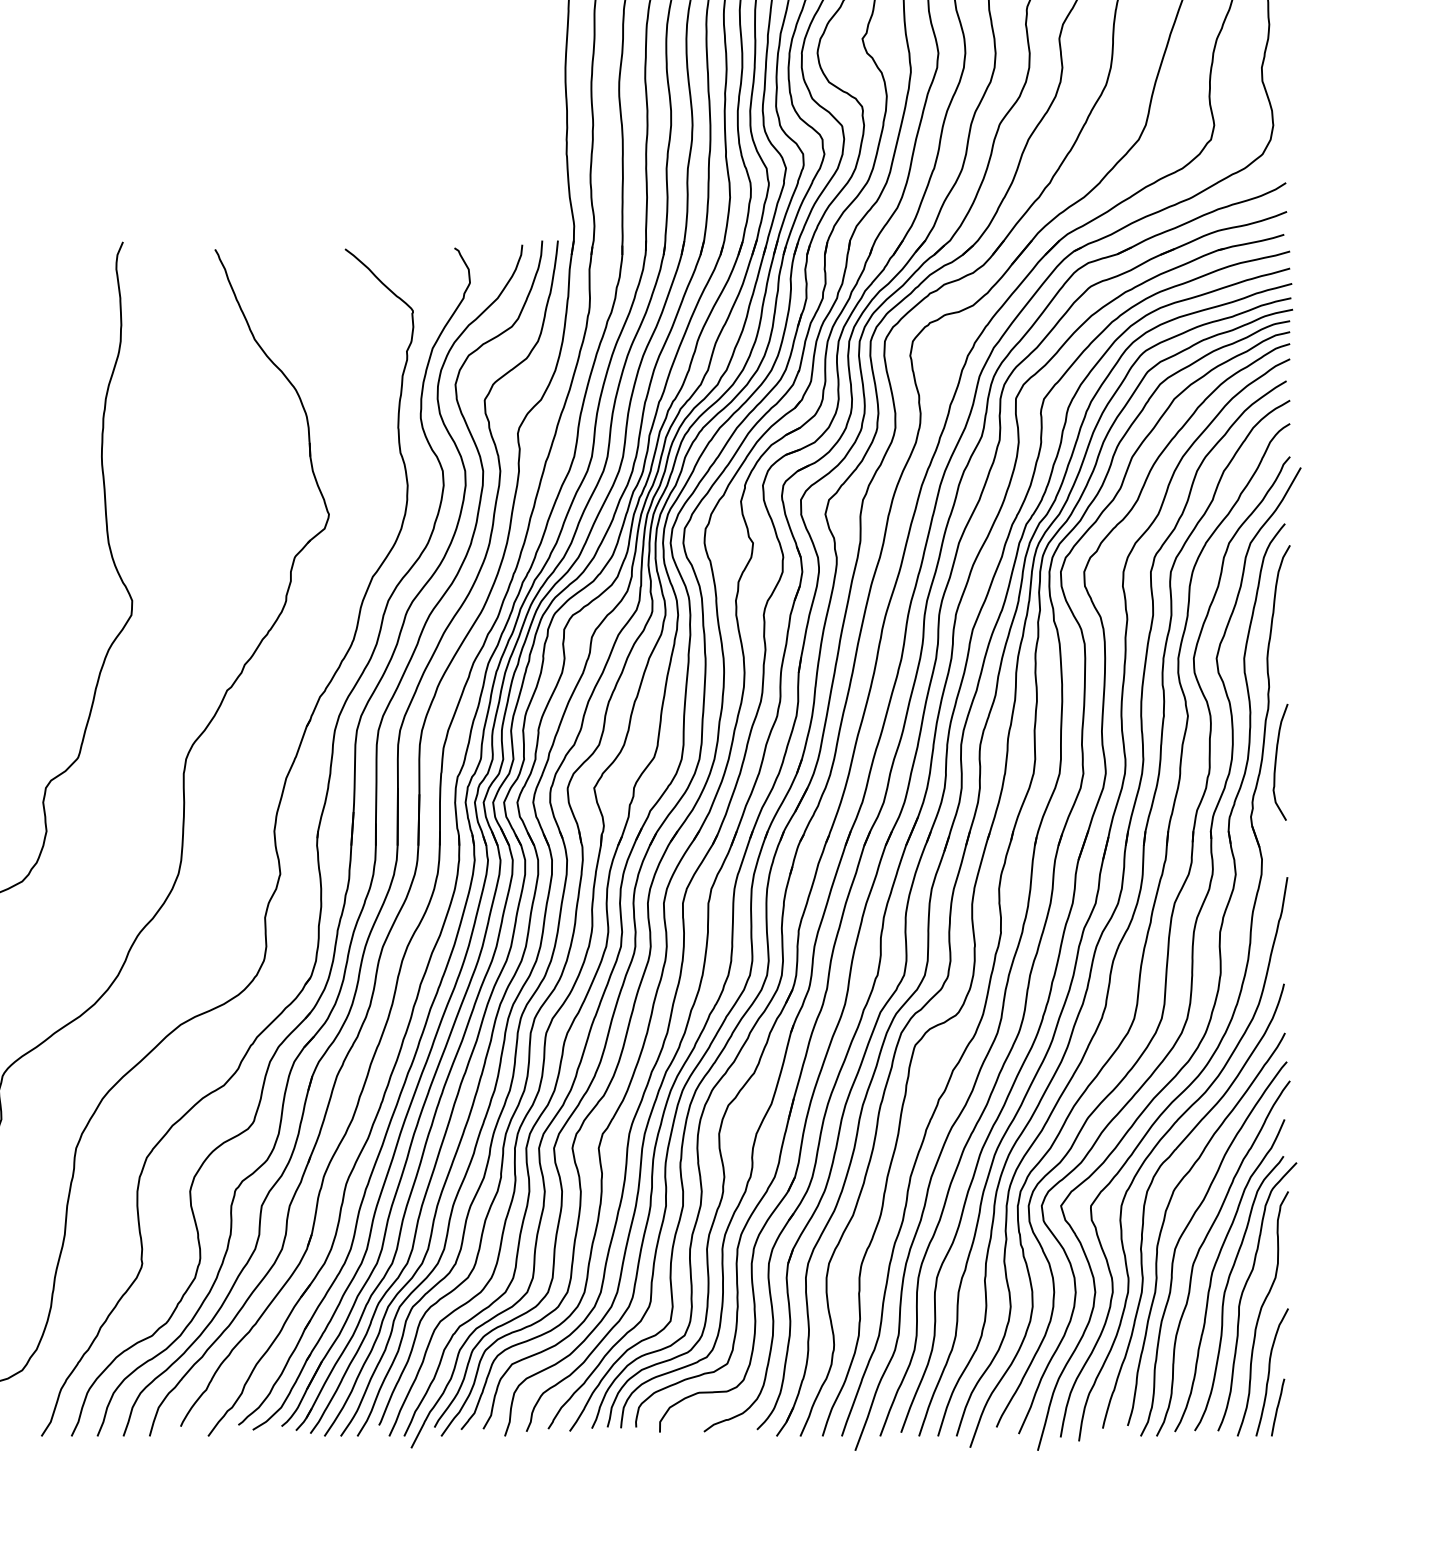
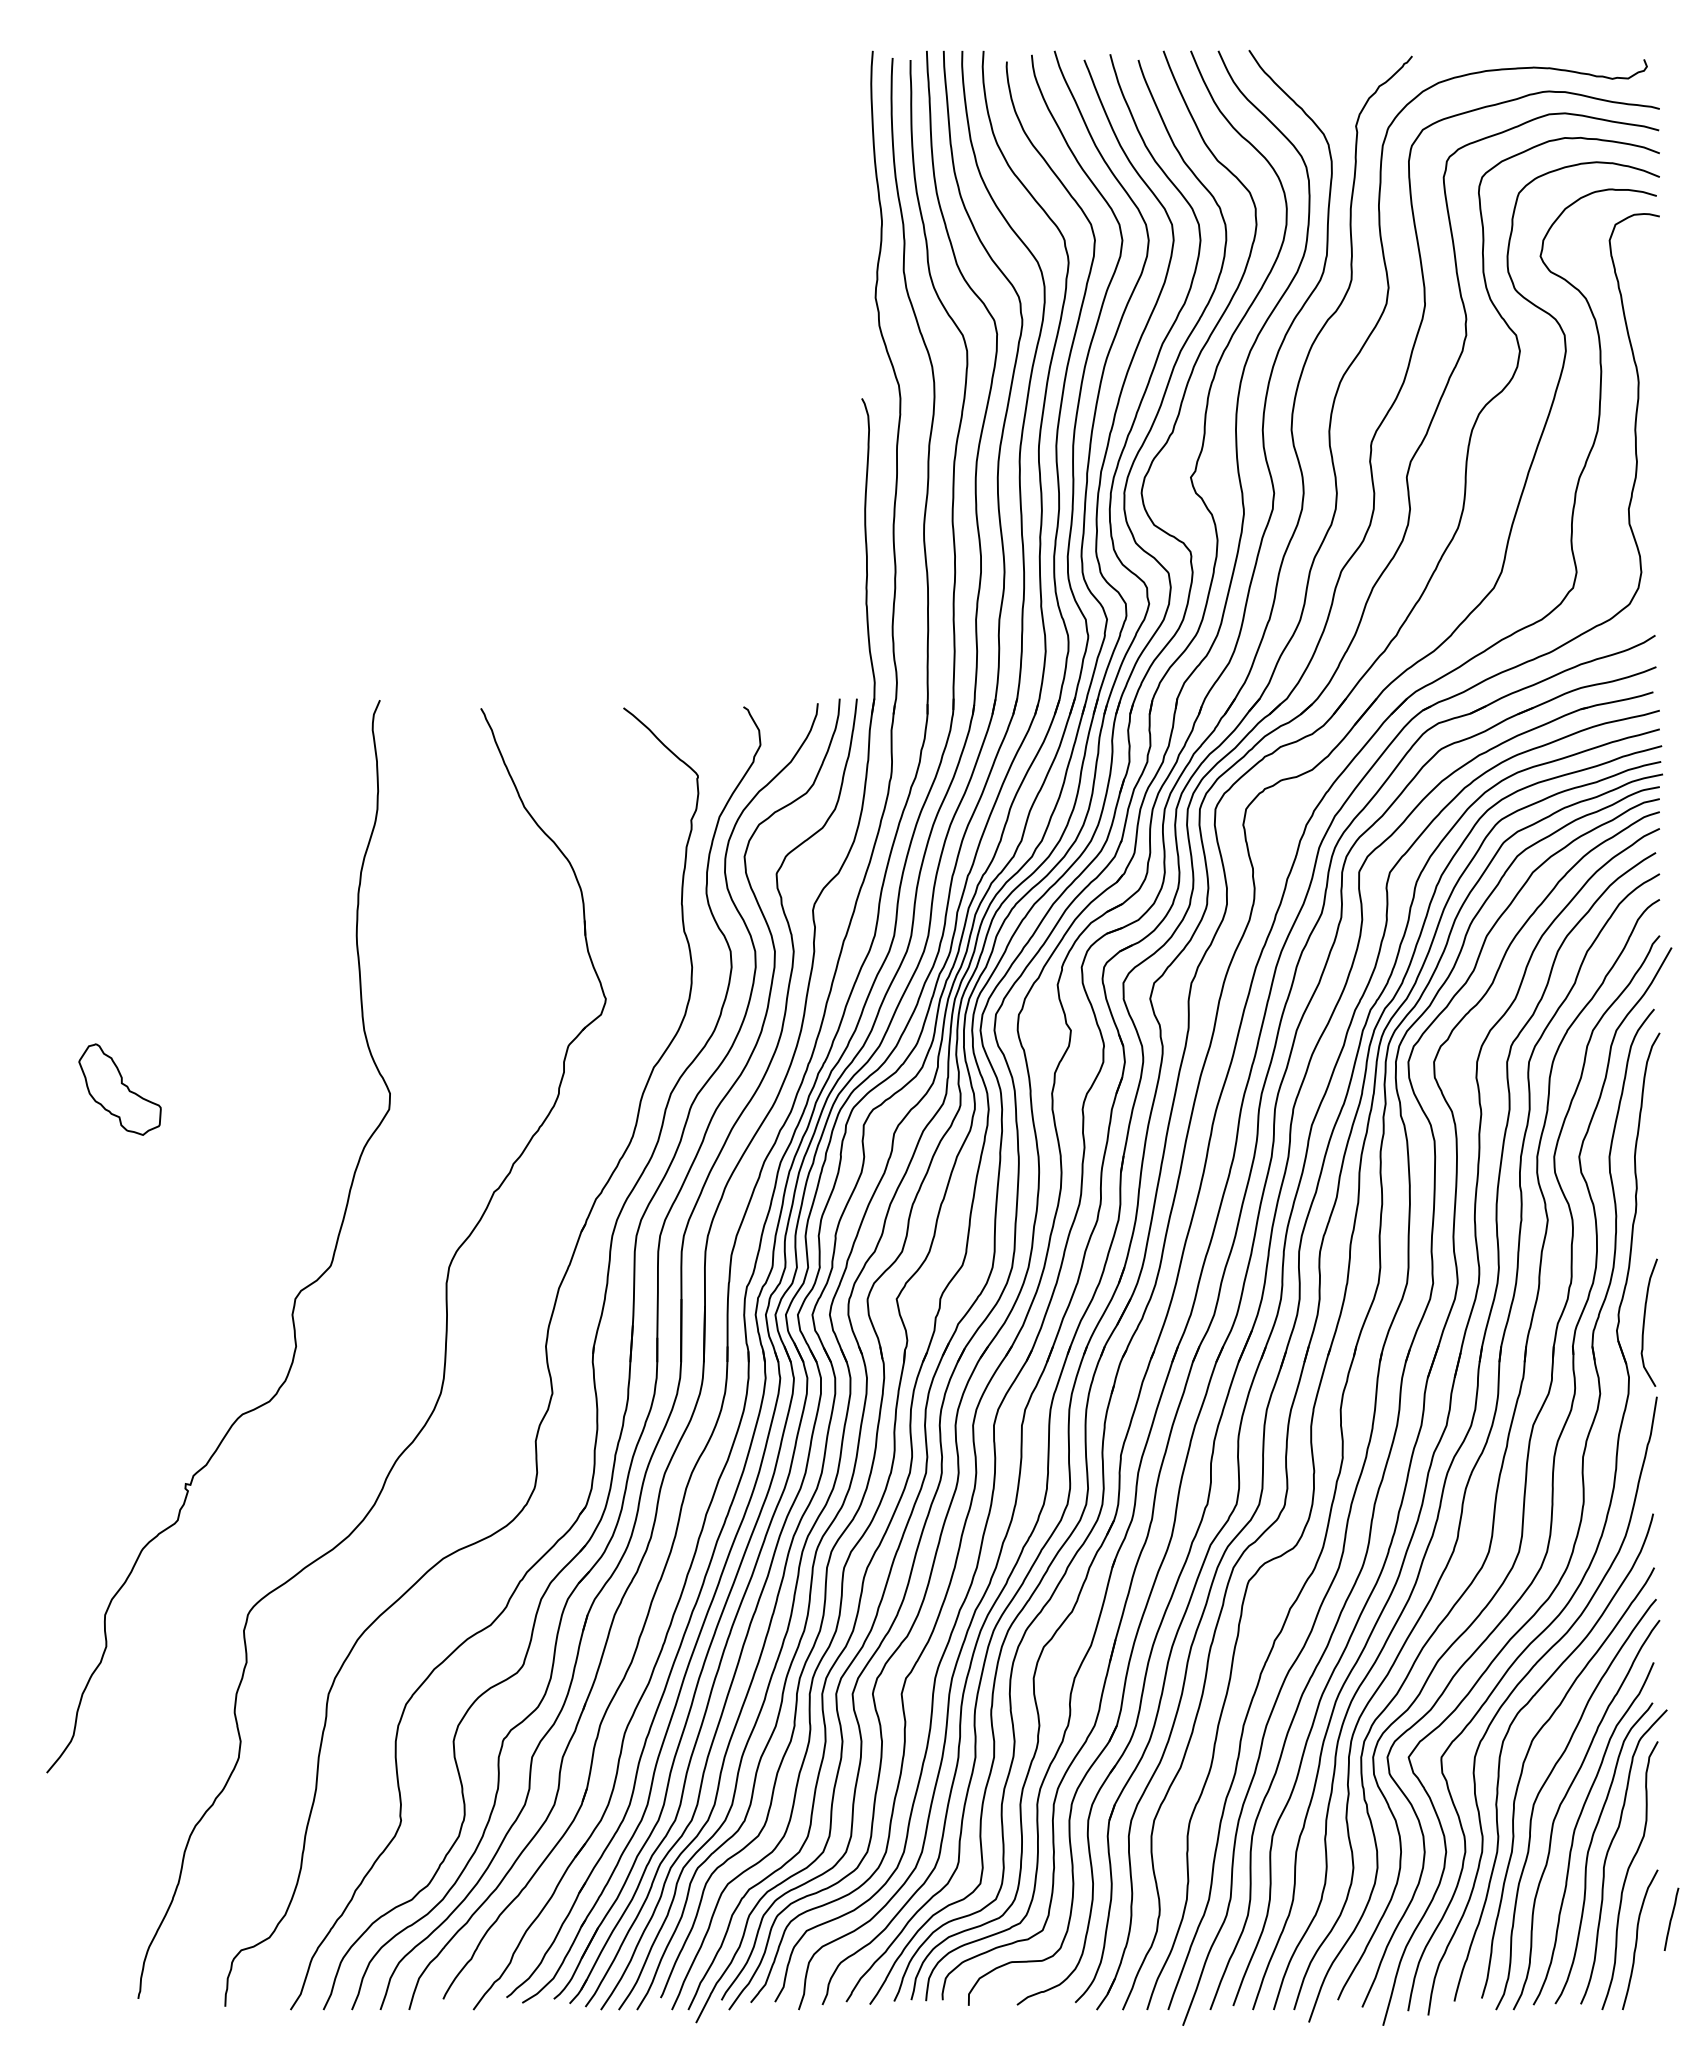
curve: (1276, 762) -> (1644, 1322), moved
line: (1277, 1406) -> (1671, 1918), moved

